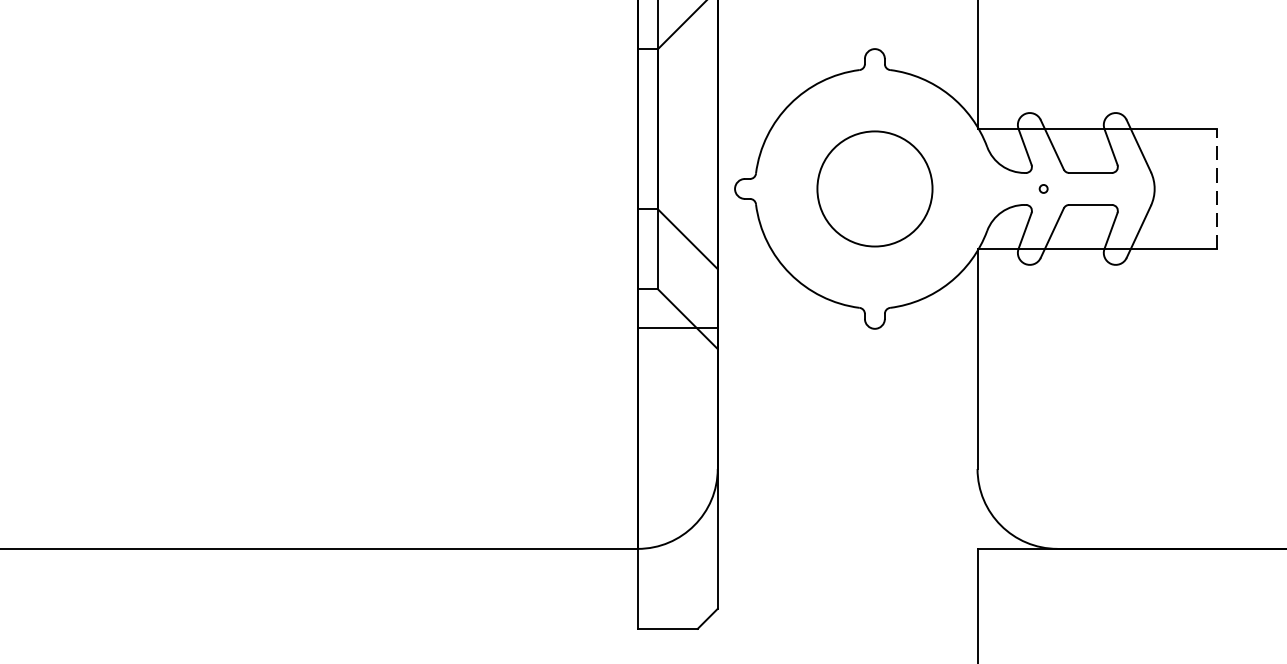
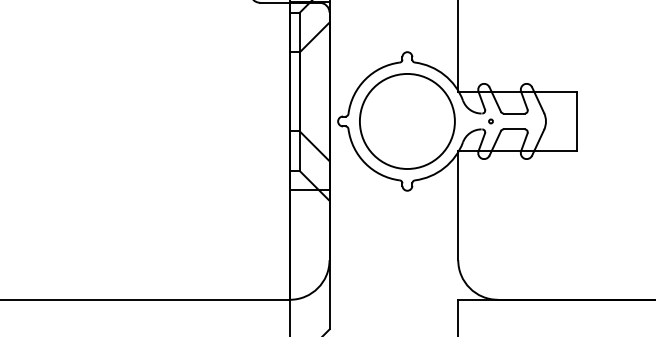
circle: (875, 189) -> (407, 121), size x1.67
line: (1218, 189) -> (577, 121), dashed -> solid

